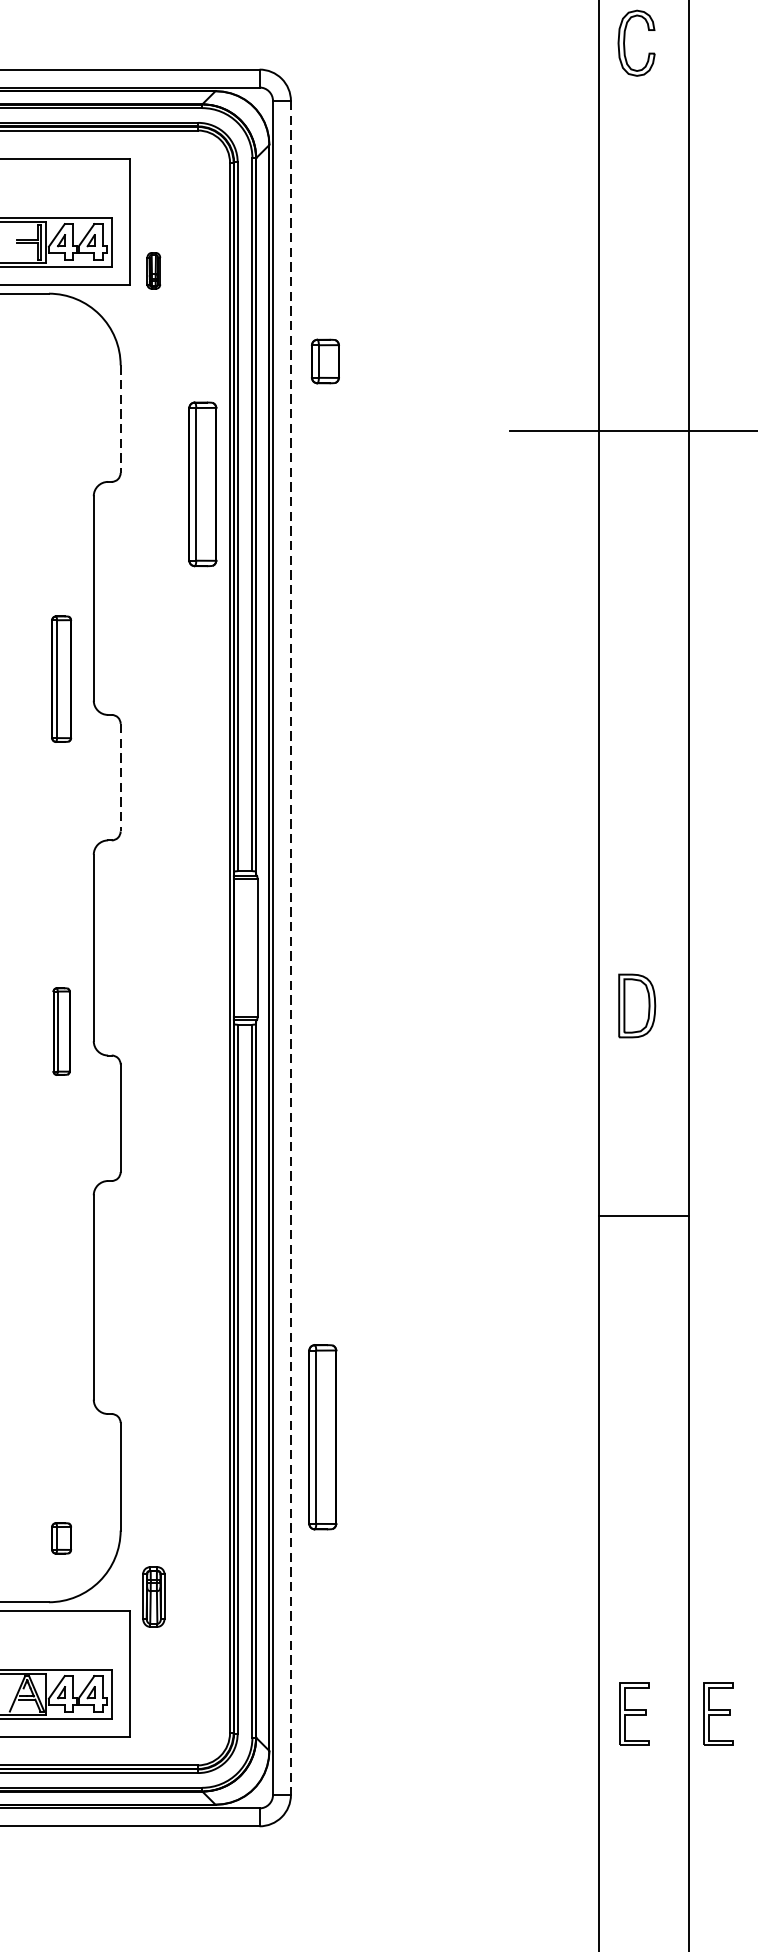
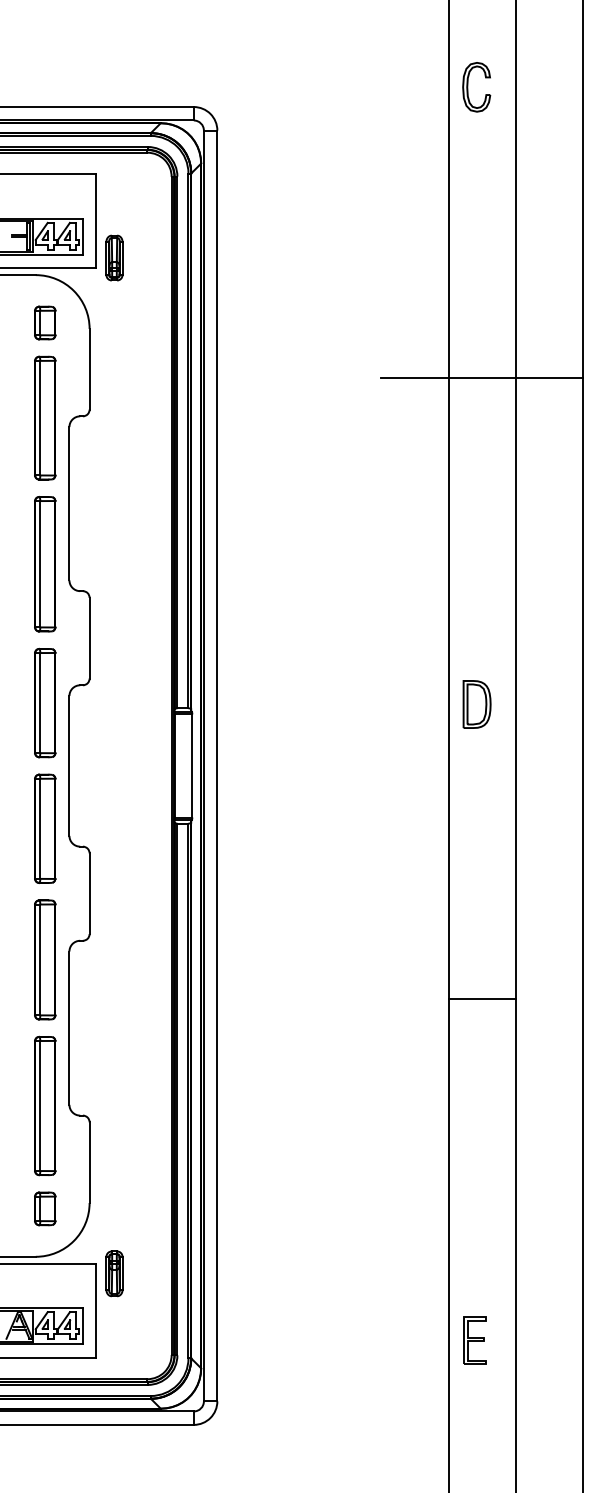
part: (153, 270) -> (114, 257), size x1.67
part: (325, 360) -> (45, 322), moved
line: (120, 419) -> (89, 369), dashed -> solid
part: (203, 483) -> (45, 417), moved
part: (61, 679) -> (45, 564), size x1.43
line: (120, 778) -> (89, 638), dashed -> solid
part: (61, 863) -> (45, 702), added
line: (291, 948) -> (217, 766), dashed -> solid
part: (636, 1005) -> (476, 704), moved
part: (61, 1031) -> (45, 828), size x1.67
part: (61, 1205) -> (45, 959), added
line: (643, 1215) -> (481, 998), moved
part: (323, 1436) -> (45, 1105), moved
part: (61, 1537) -> (45, 1208), size x1.43
part: (153, 1596) -> (114, 1273), moved
part: (717, 1713) -> (537, 1340), removed

